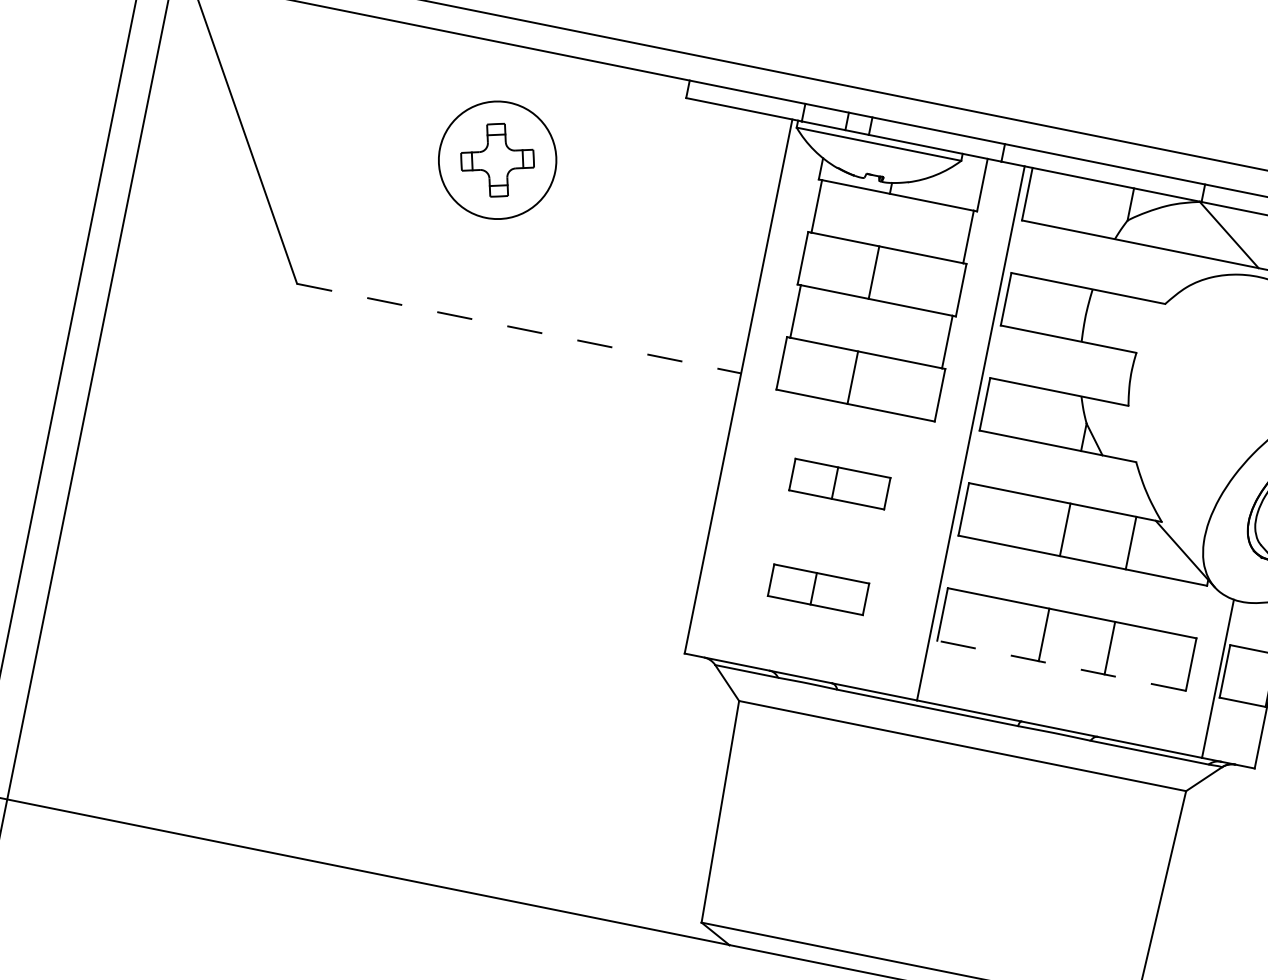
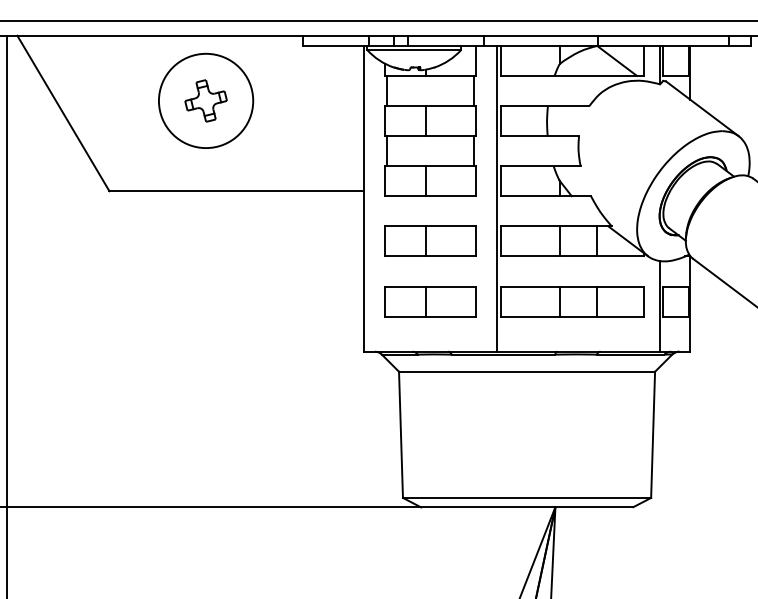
circle: (496, 159) -> (205, 100), size x1.43
line: (520, 329) -> (237, 191), dashed -> solid
part: (840, 482) -> (430, 240), size x1.67
part: (818, 589) -> (430, 301), size x1.67
line: (1061, 665) -> (572, 316), dashed -> solid

